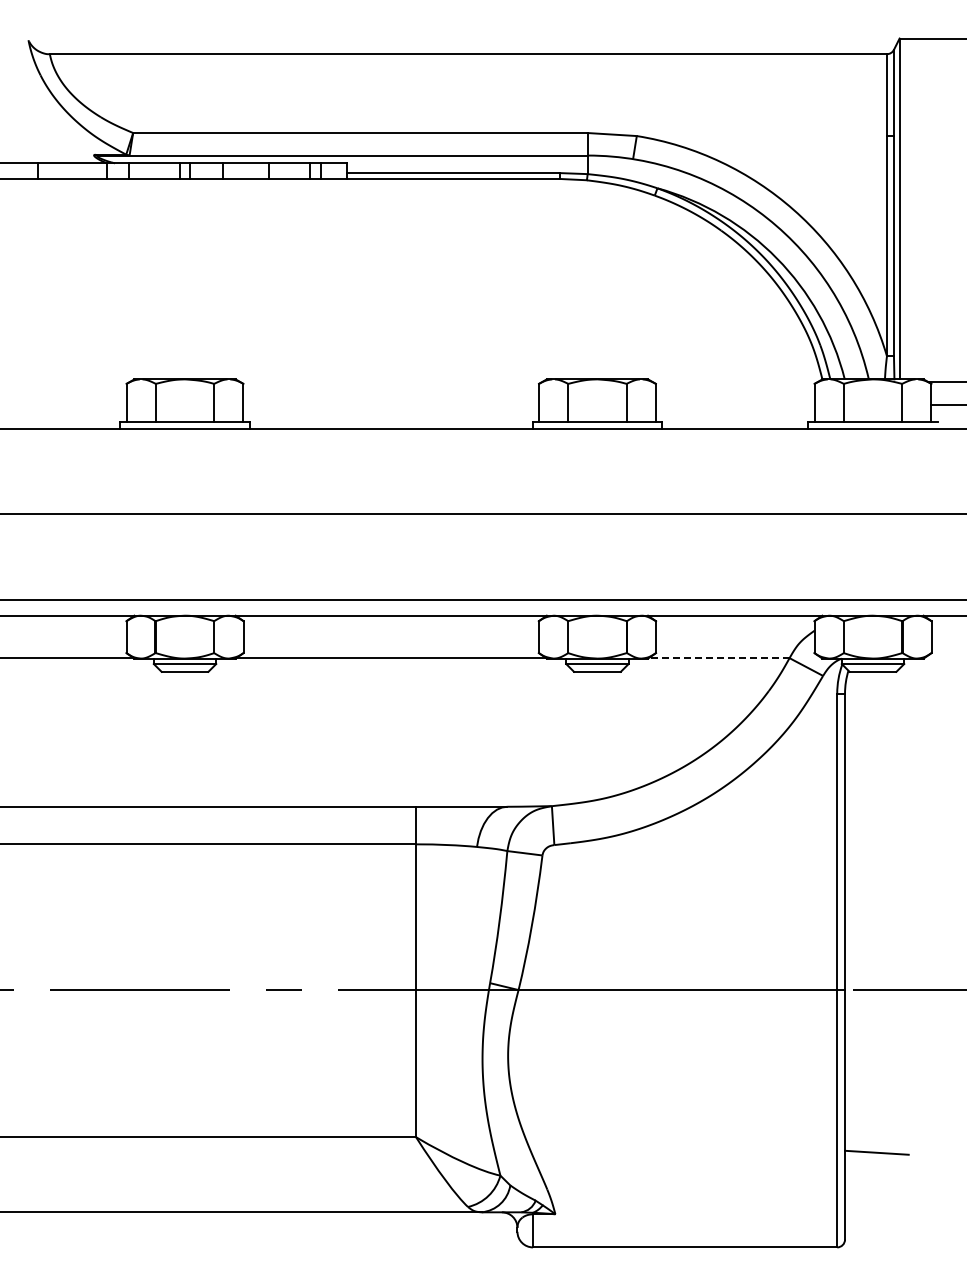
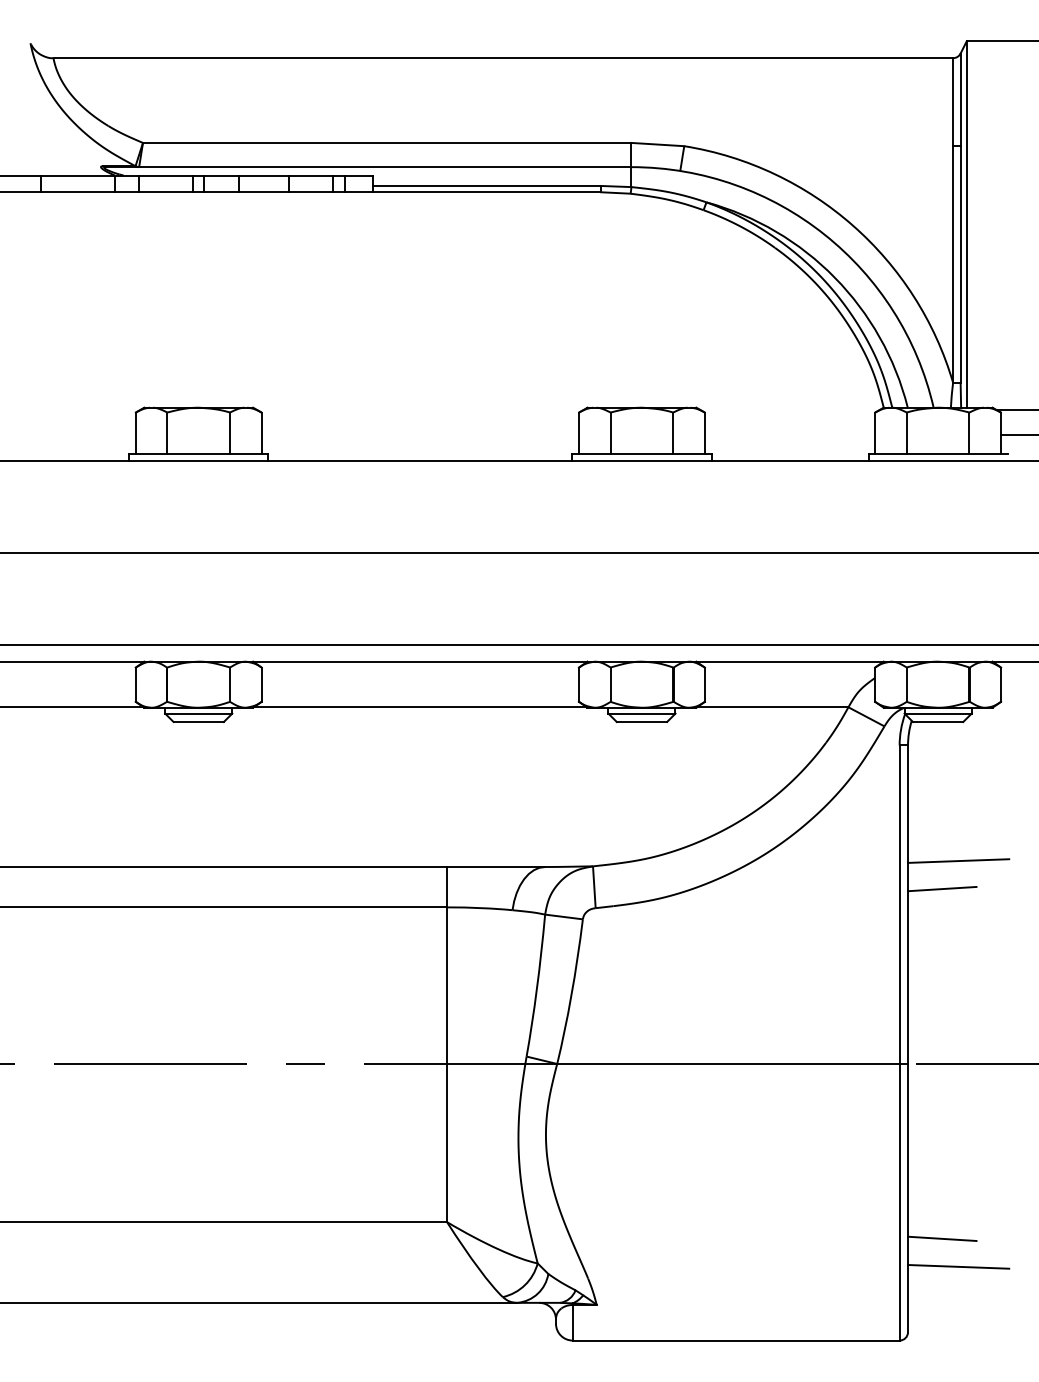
line: (718, 658) -> (772, 707), dashed -> solid
line: (892, 800) -> (959, 860), added
line: (876, 827) -> (941, 889), added
line: (892, 1178) -> (959, 1266), added

